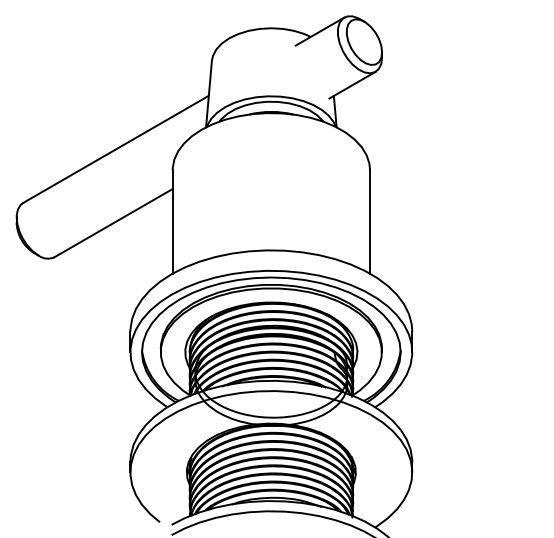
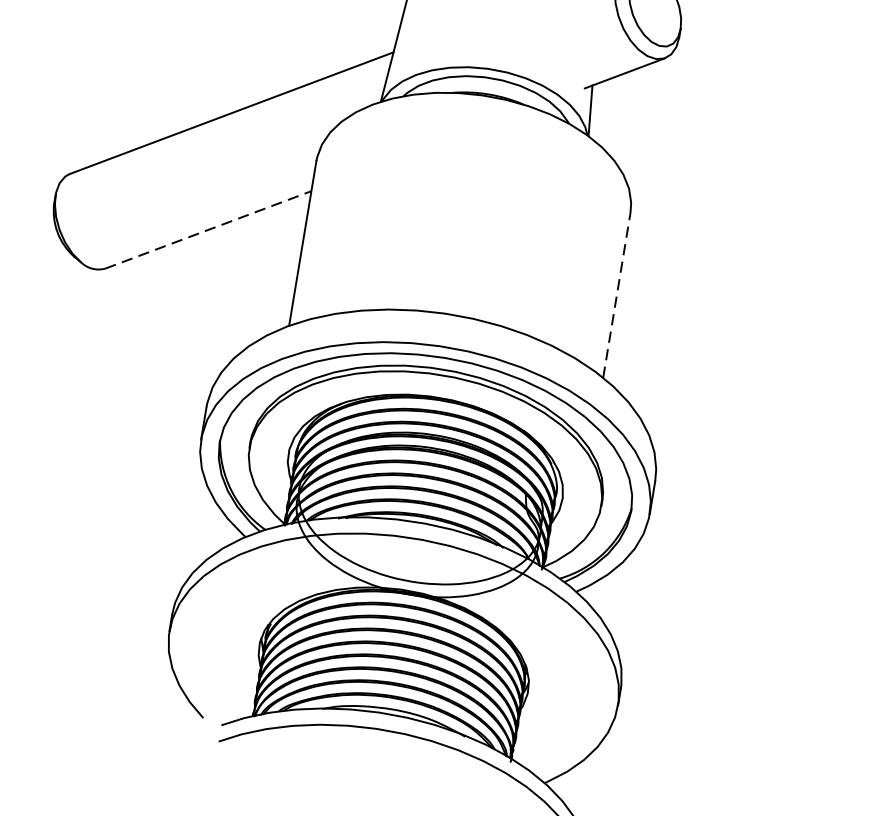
line: (370, 221) -> (617, 294), solid -> dashed
line: (113, 222) -> (208, 228), solid -> dashed

